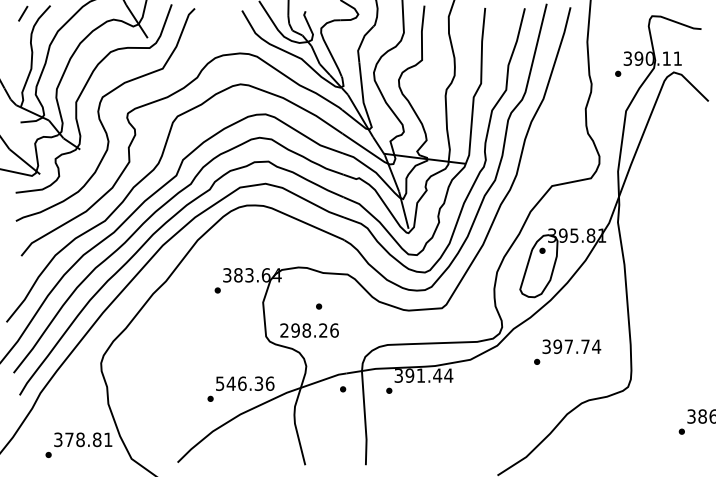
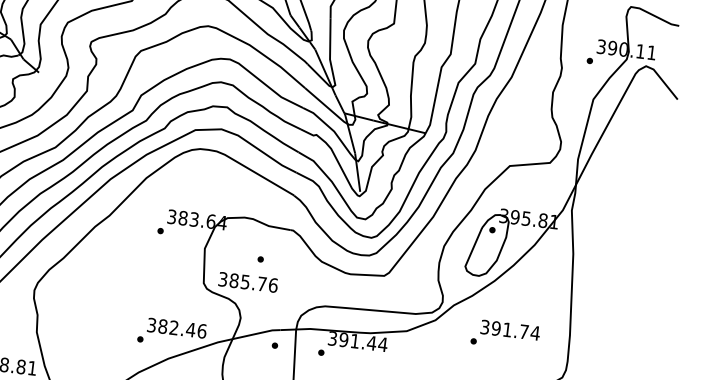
text: (303, 330) -> (242, 281), 298.26 -> 385.76
text: (568, 346) -> (507, 329), 397.74 -> 391.74
text: (239, 383) -> (171, 327), 546.36 -> 382.46

